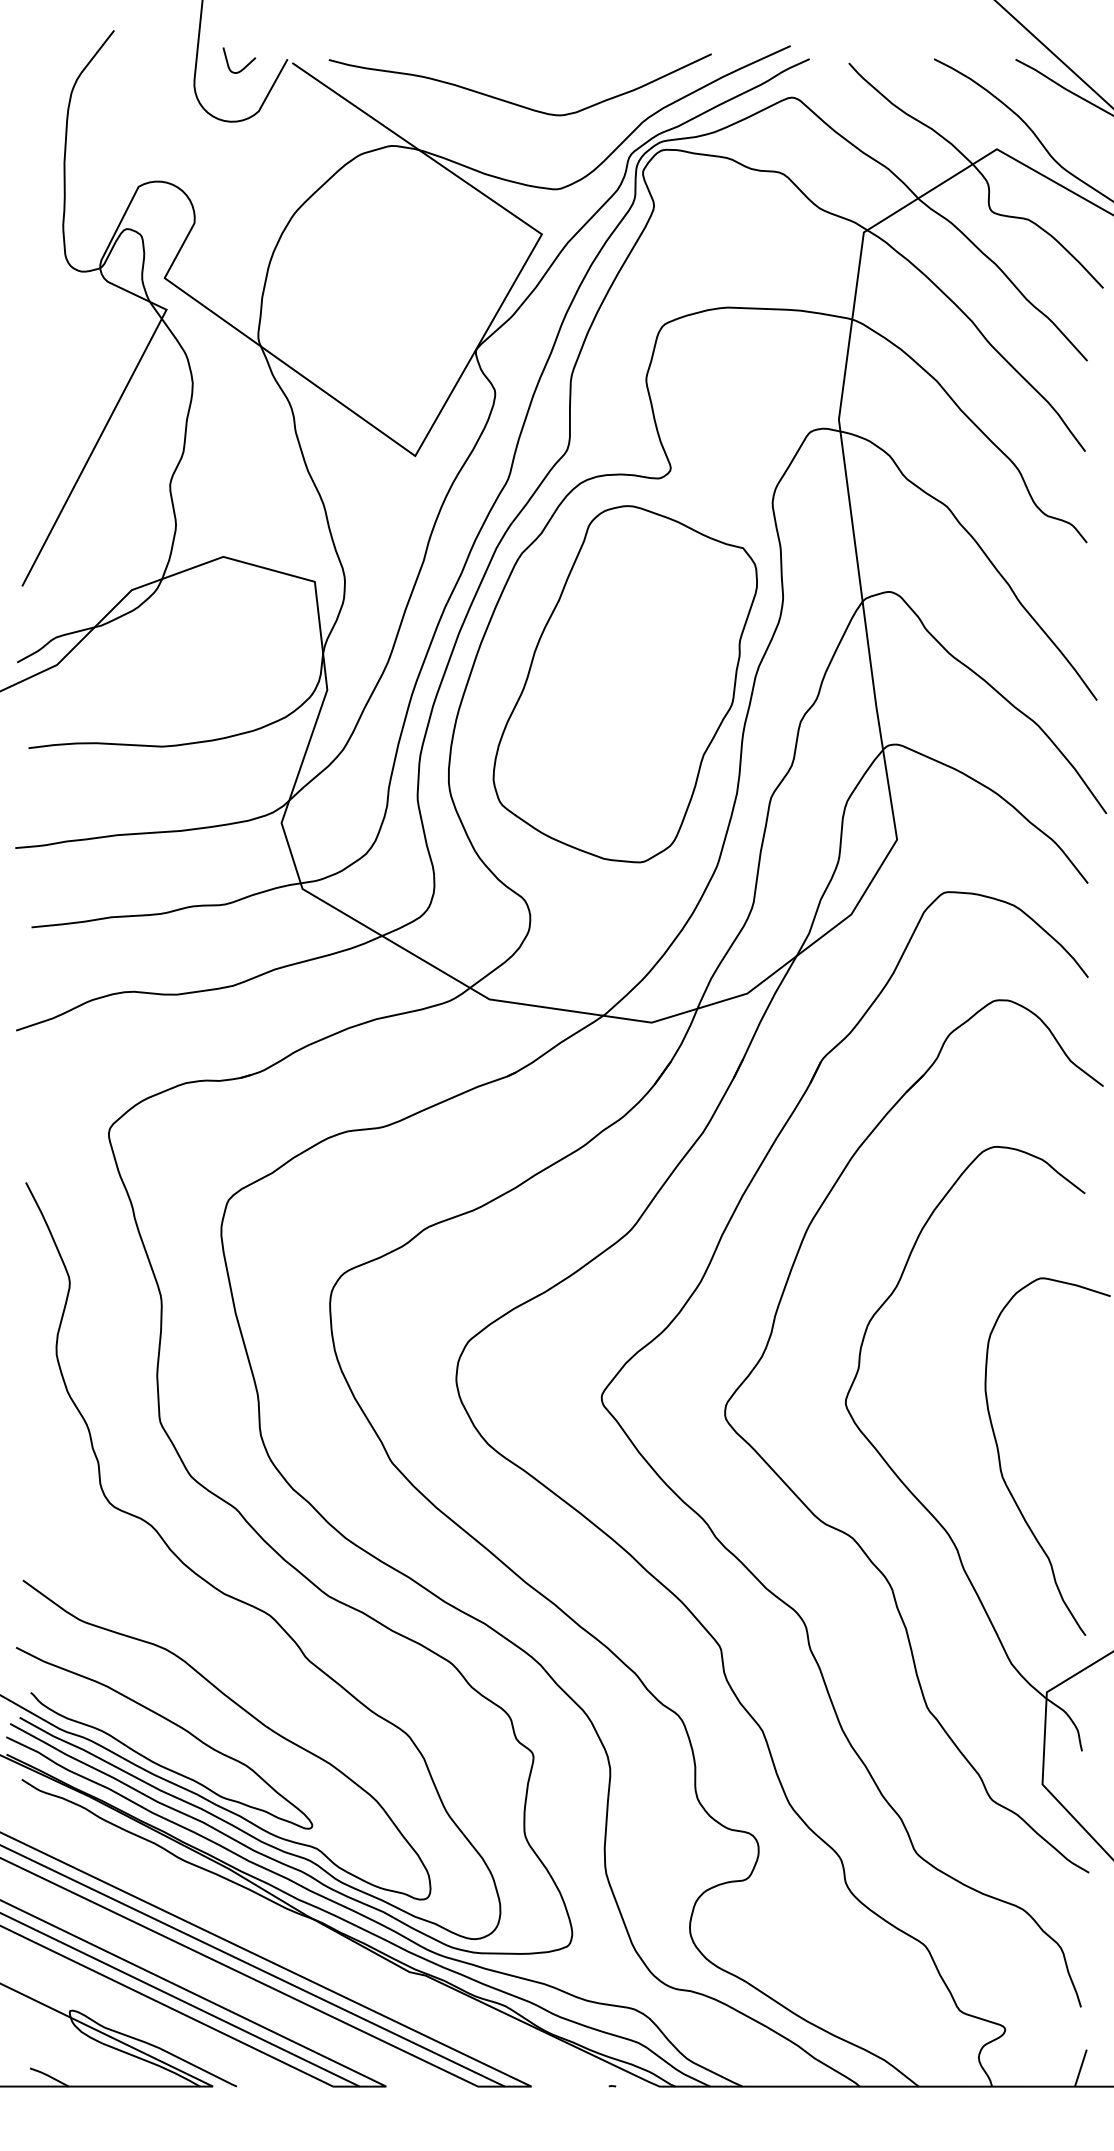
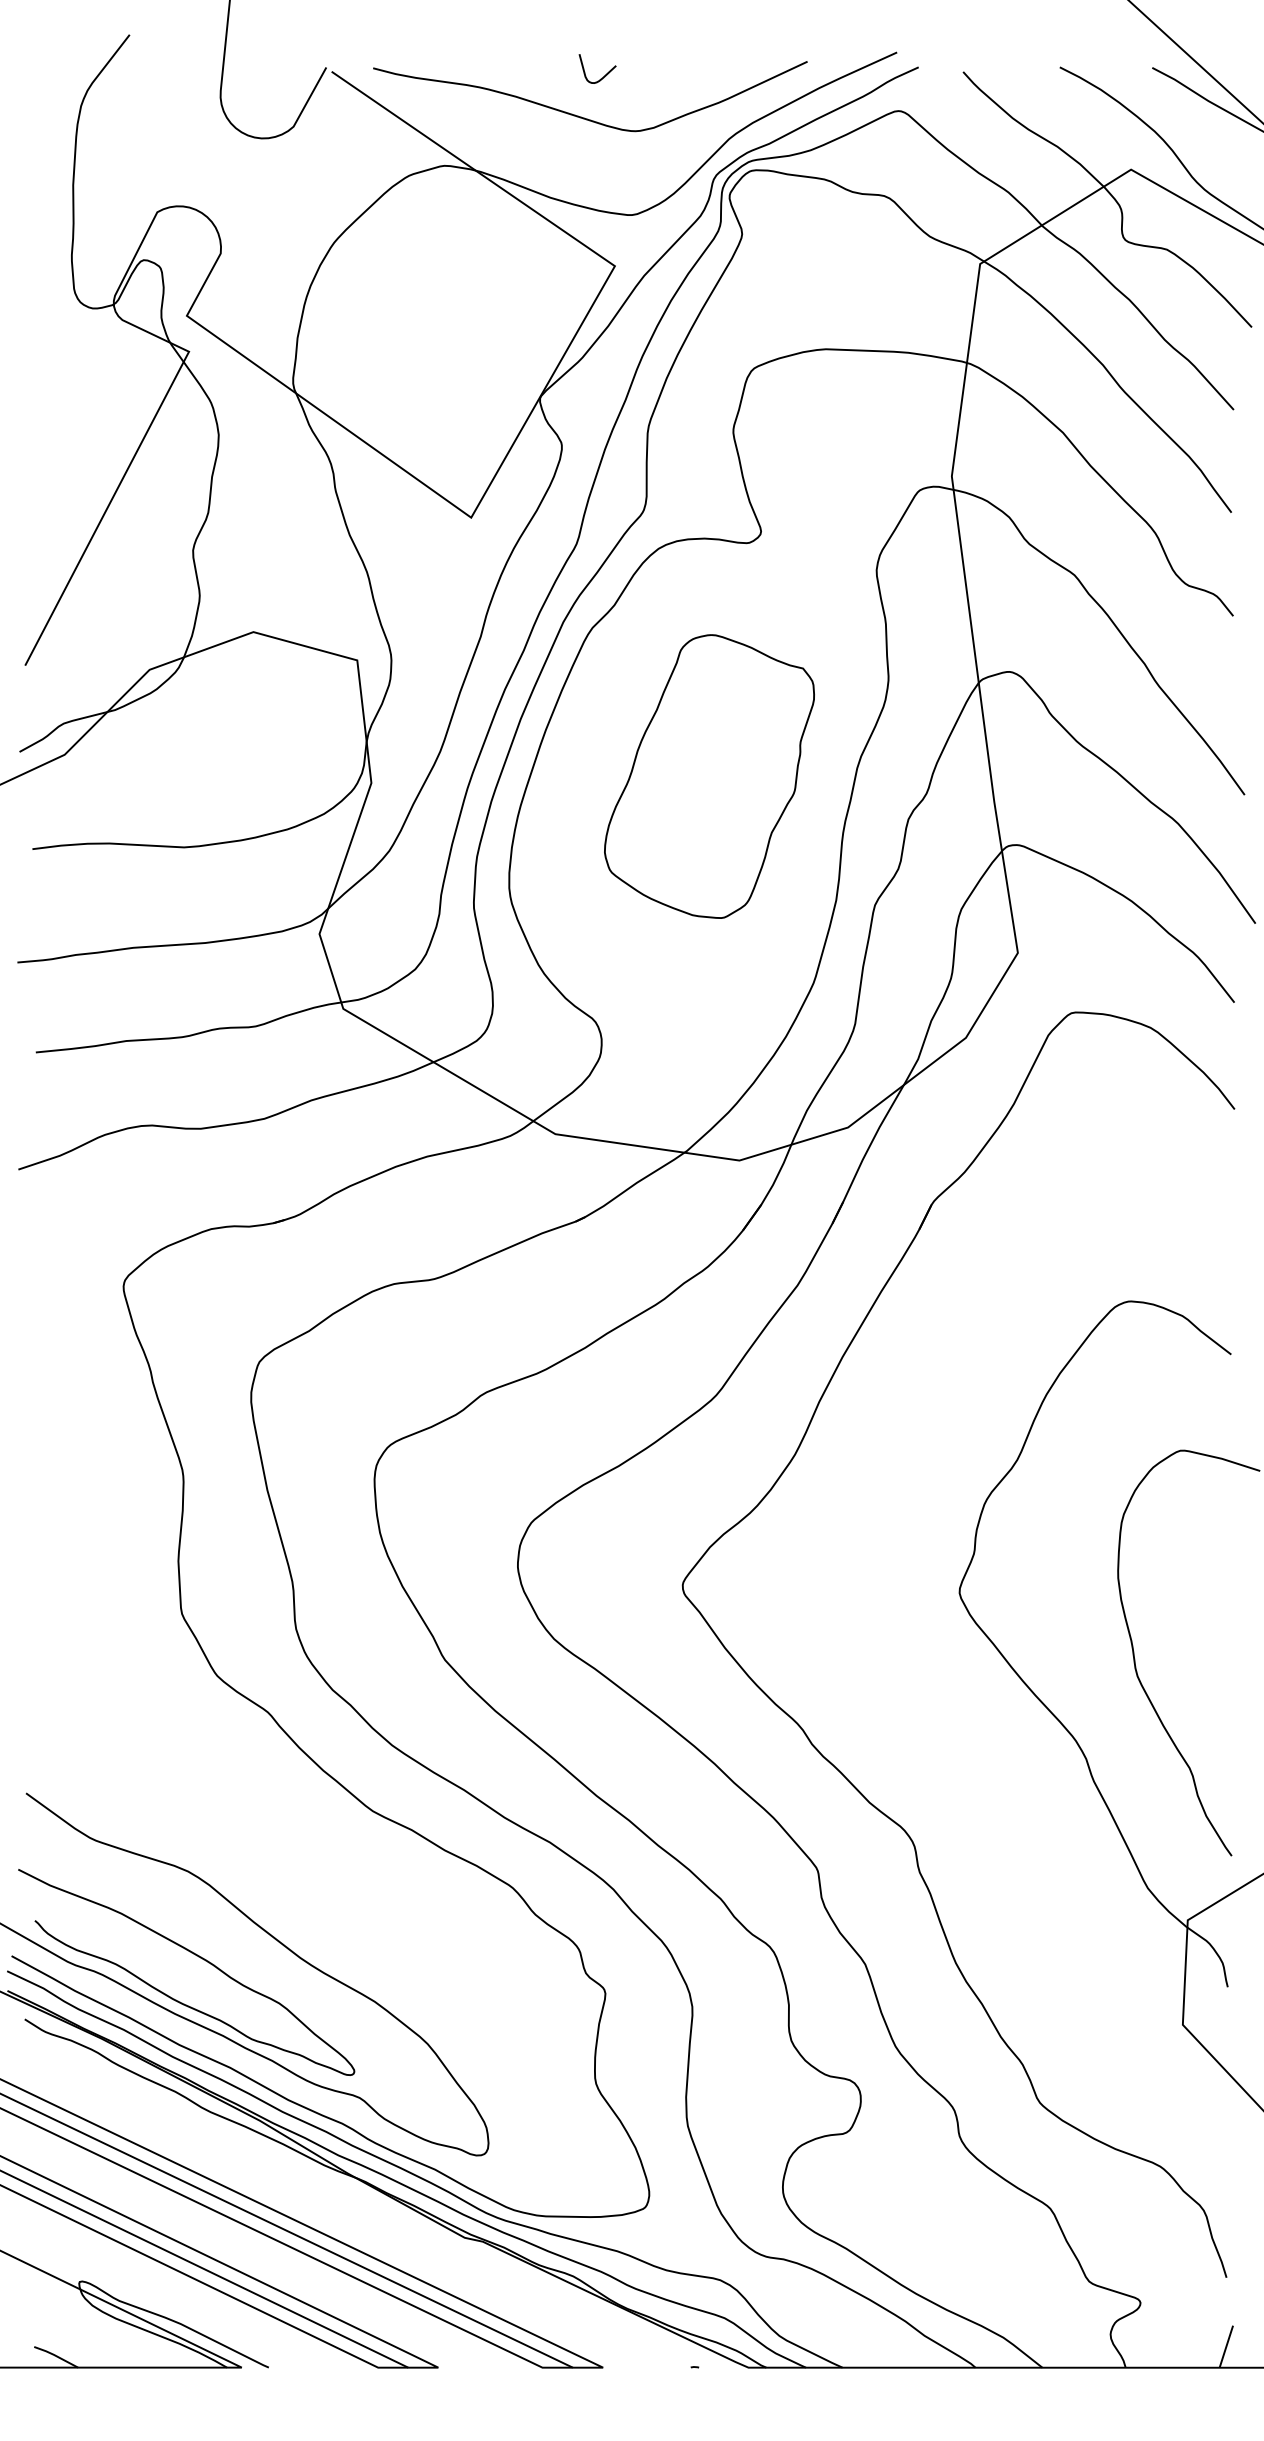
curve: (245, 66) -> (604, 75), moved
part: (625, 684) -> (709, 776), size x0.7
part: (849, 1534) -> (963, 1741), removed
curve: (242, 1600) -> (275, 1816), removed

